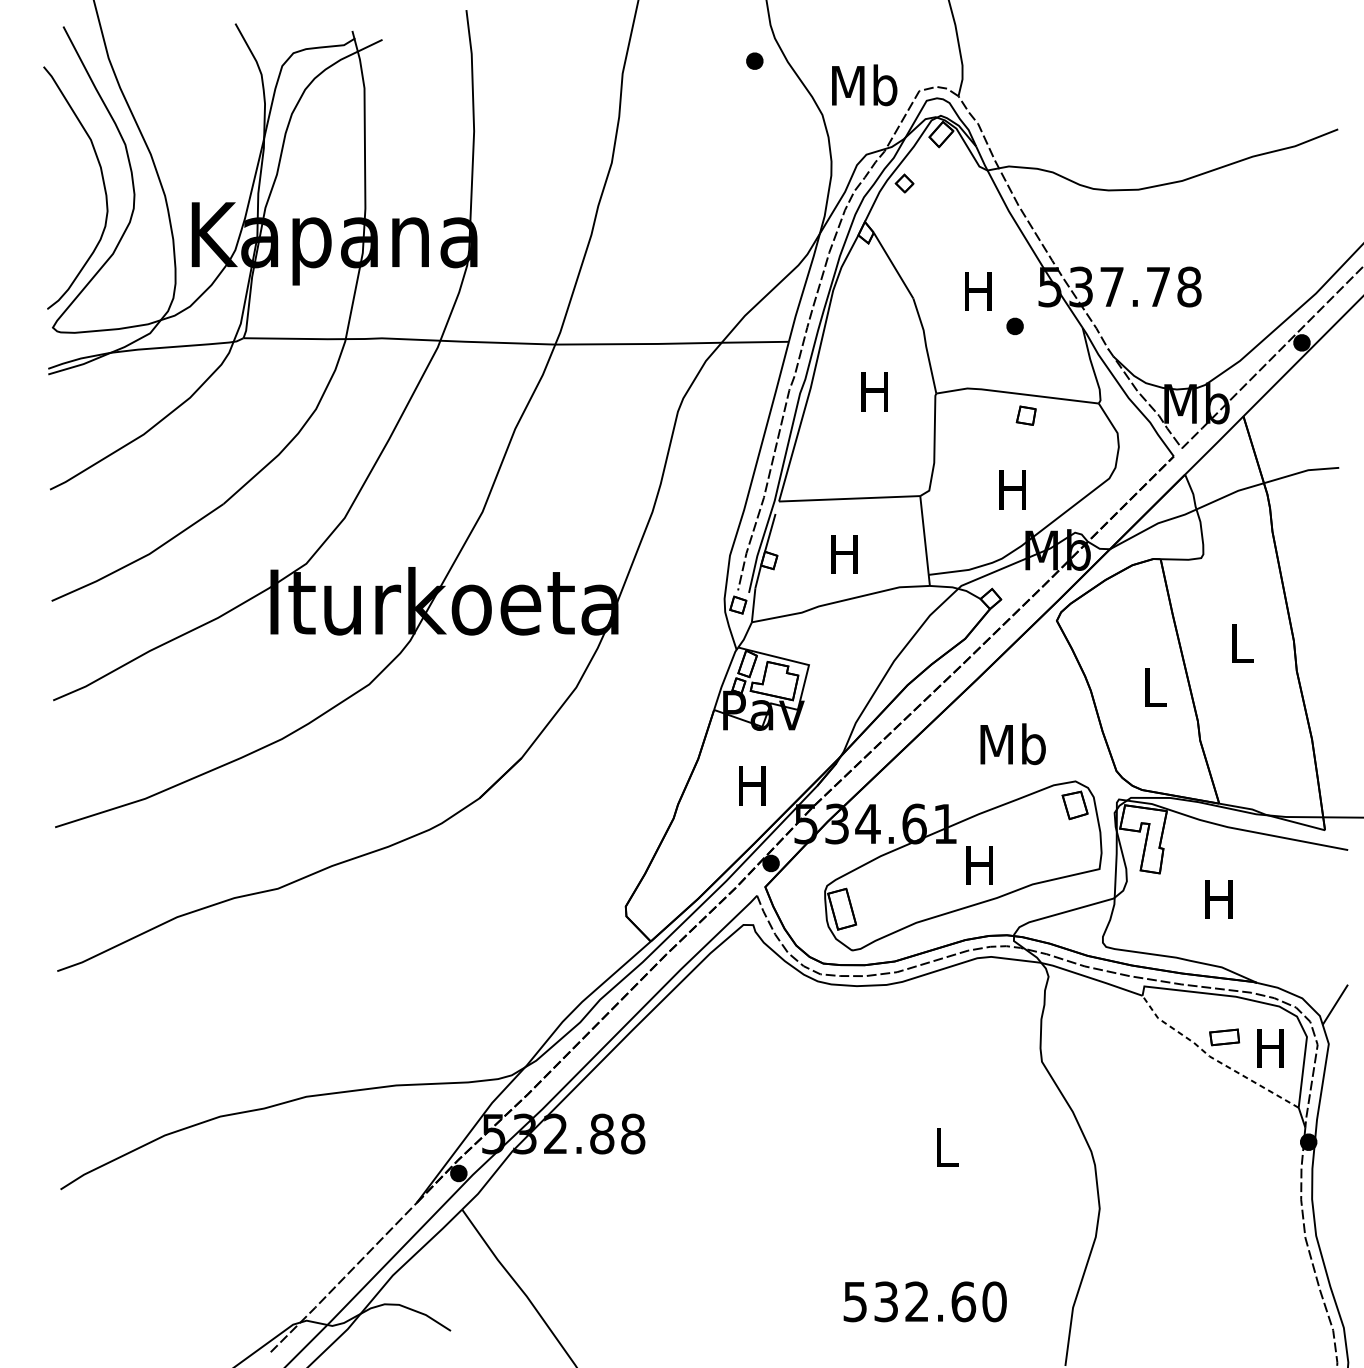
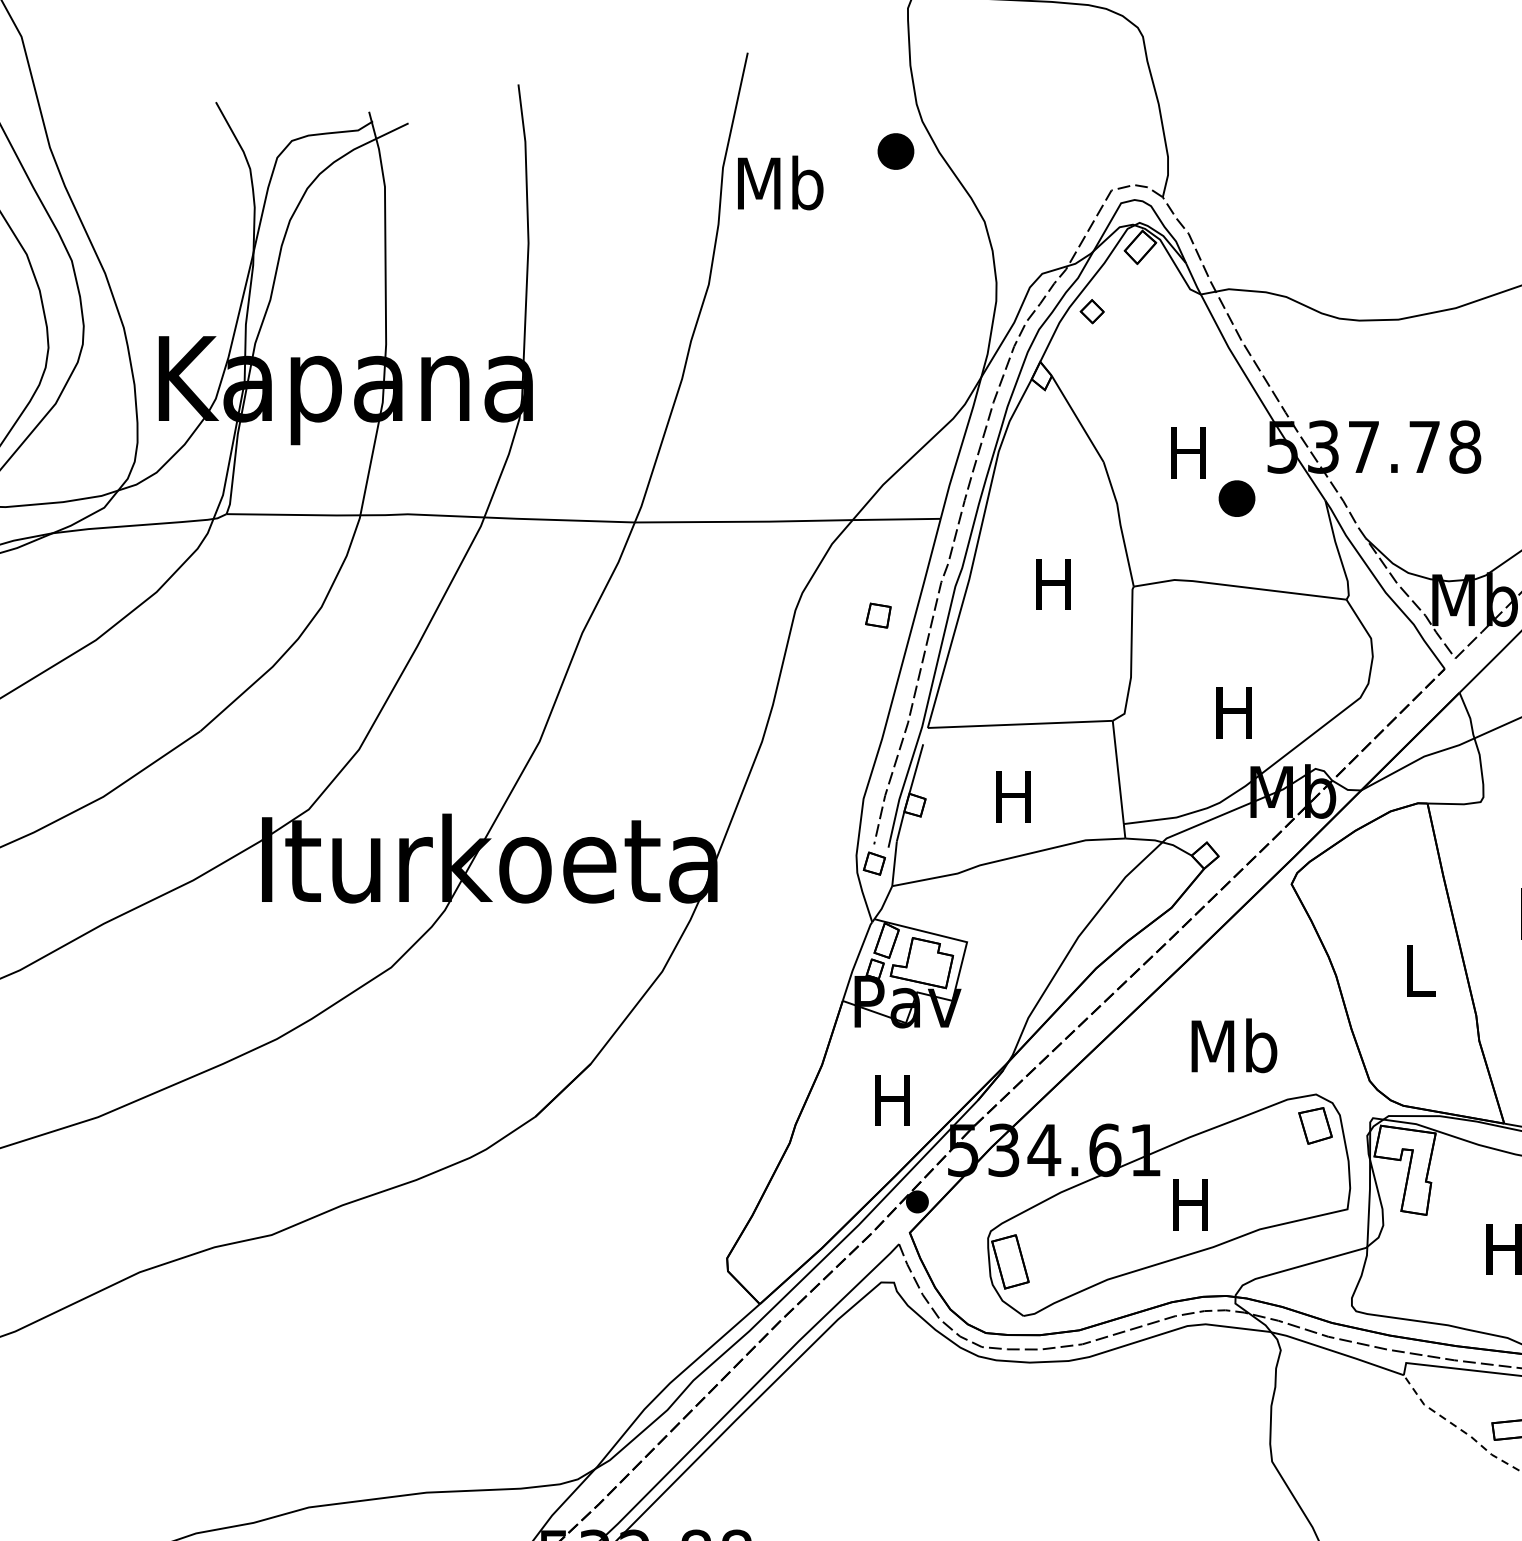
part: (754, 60) -> (895, 150), size x1.6
text: (864, 85) -> (780, 183), moved
part: (1014, 326) -> (1236, 498), size x1.6
part: (1025, 415) -> (877, 615), moved

